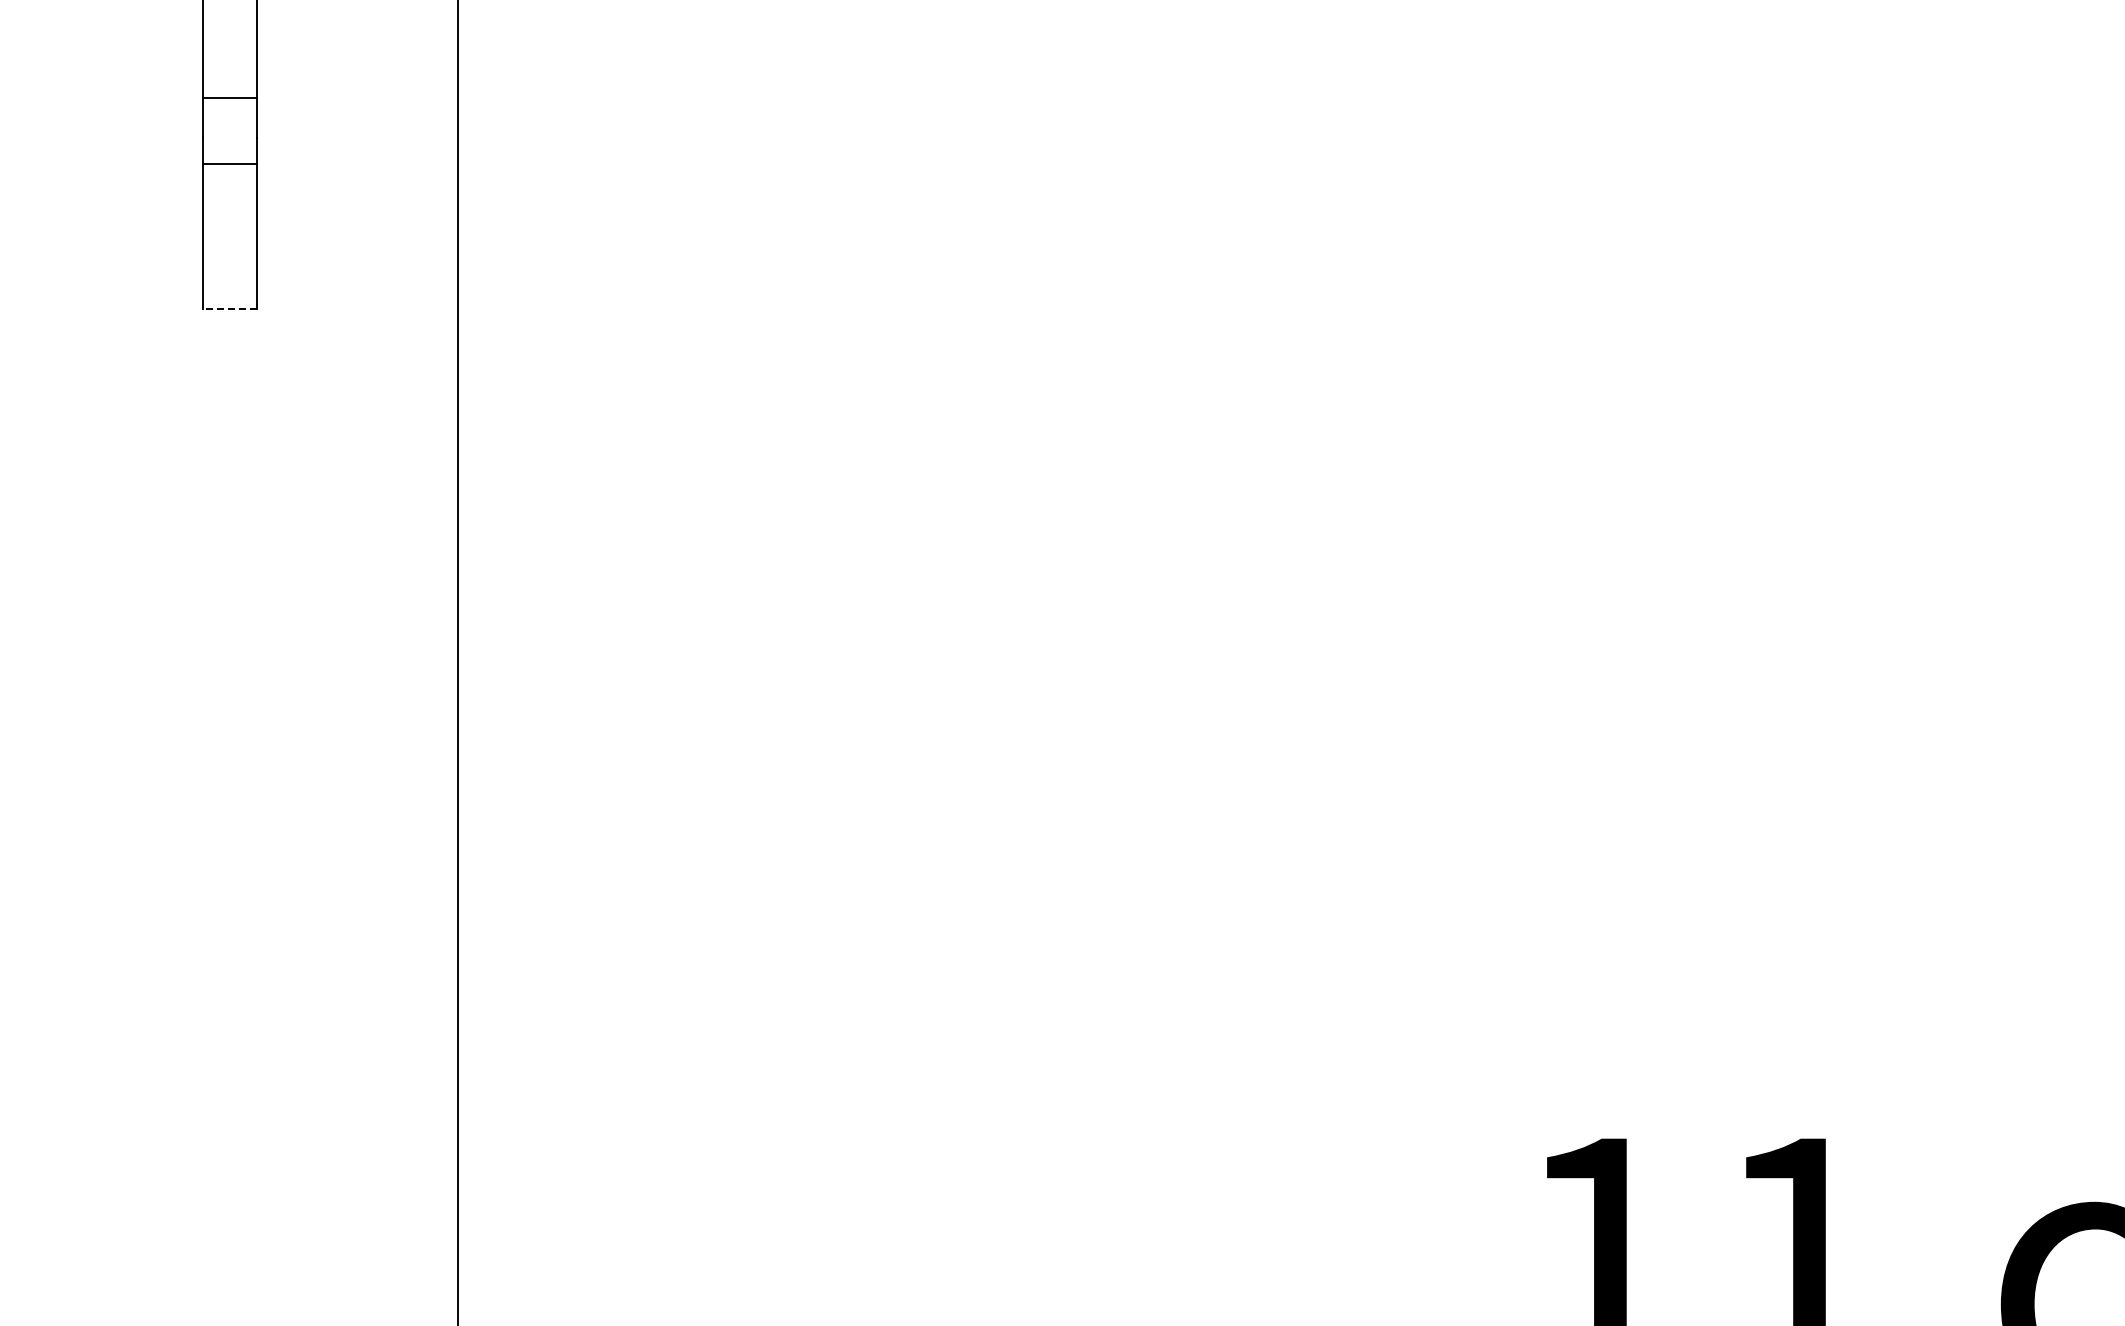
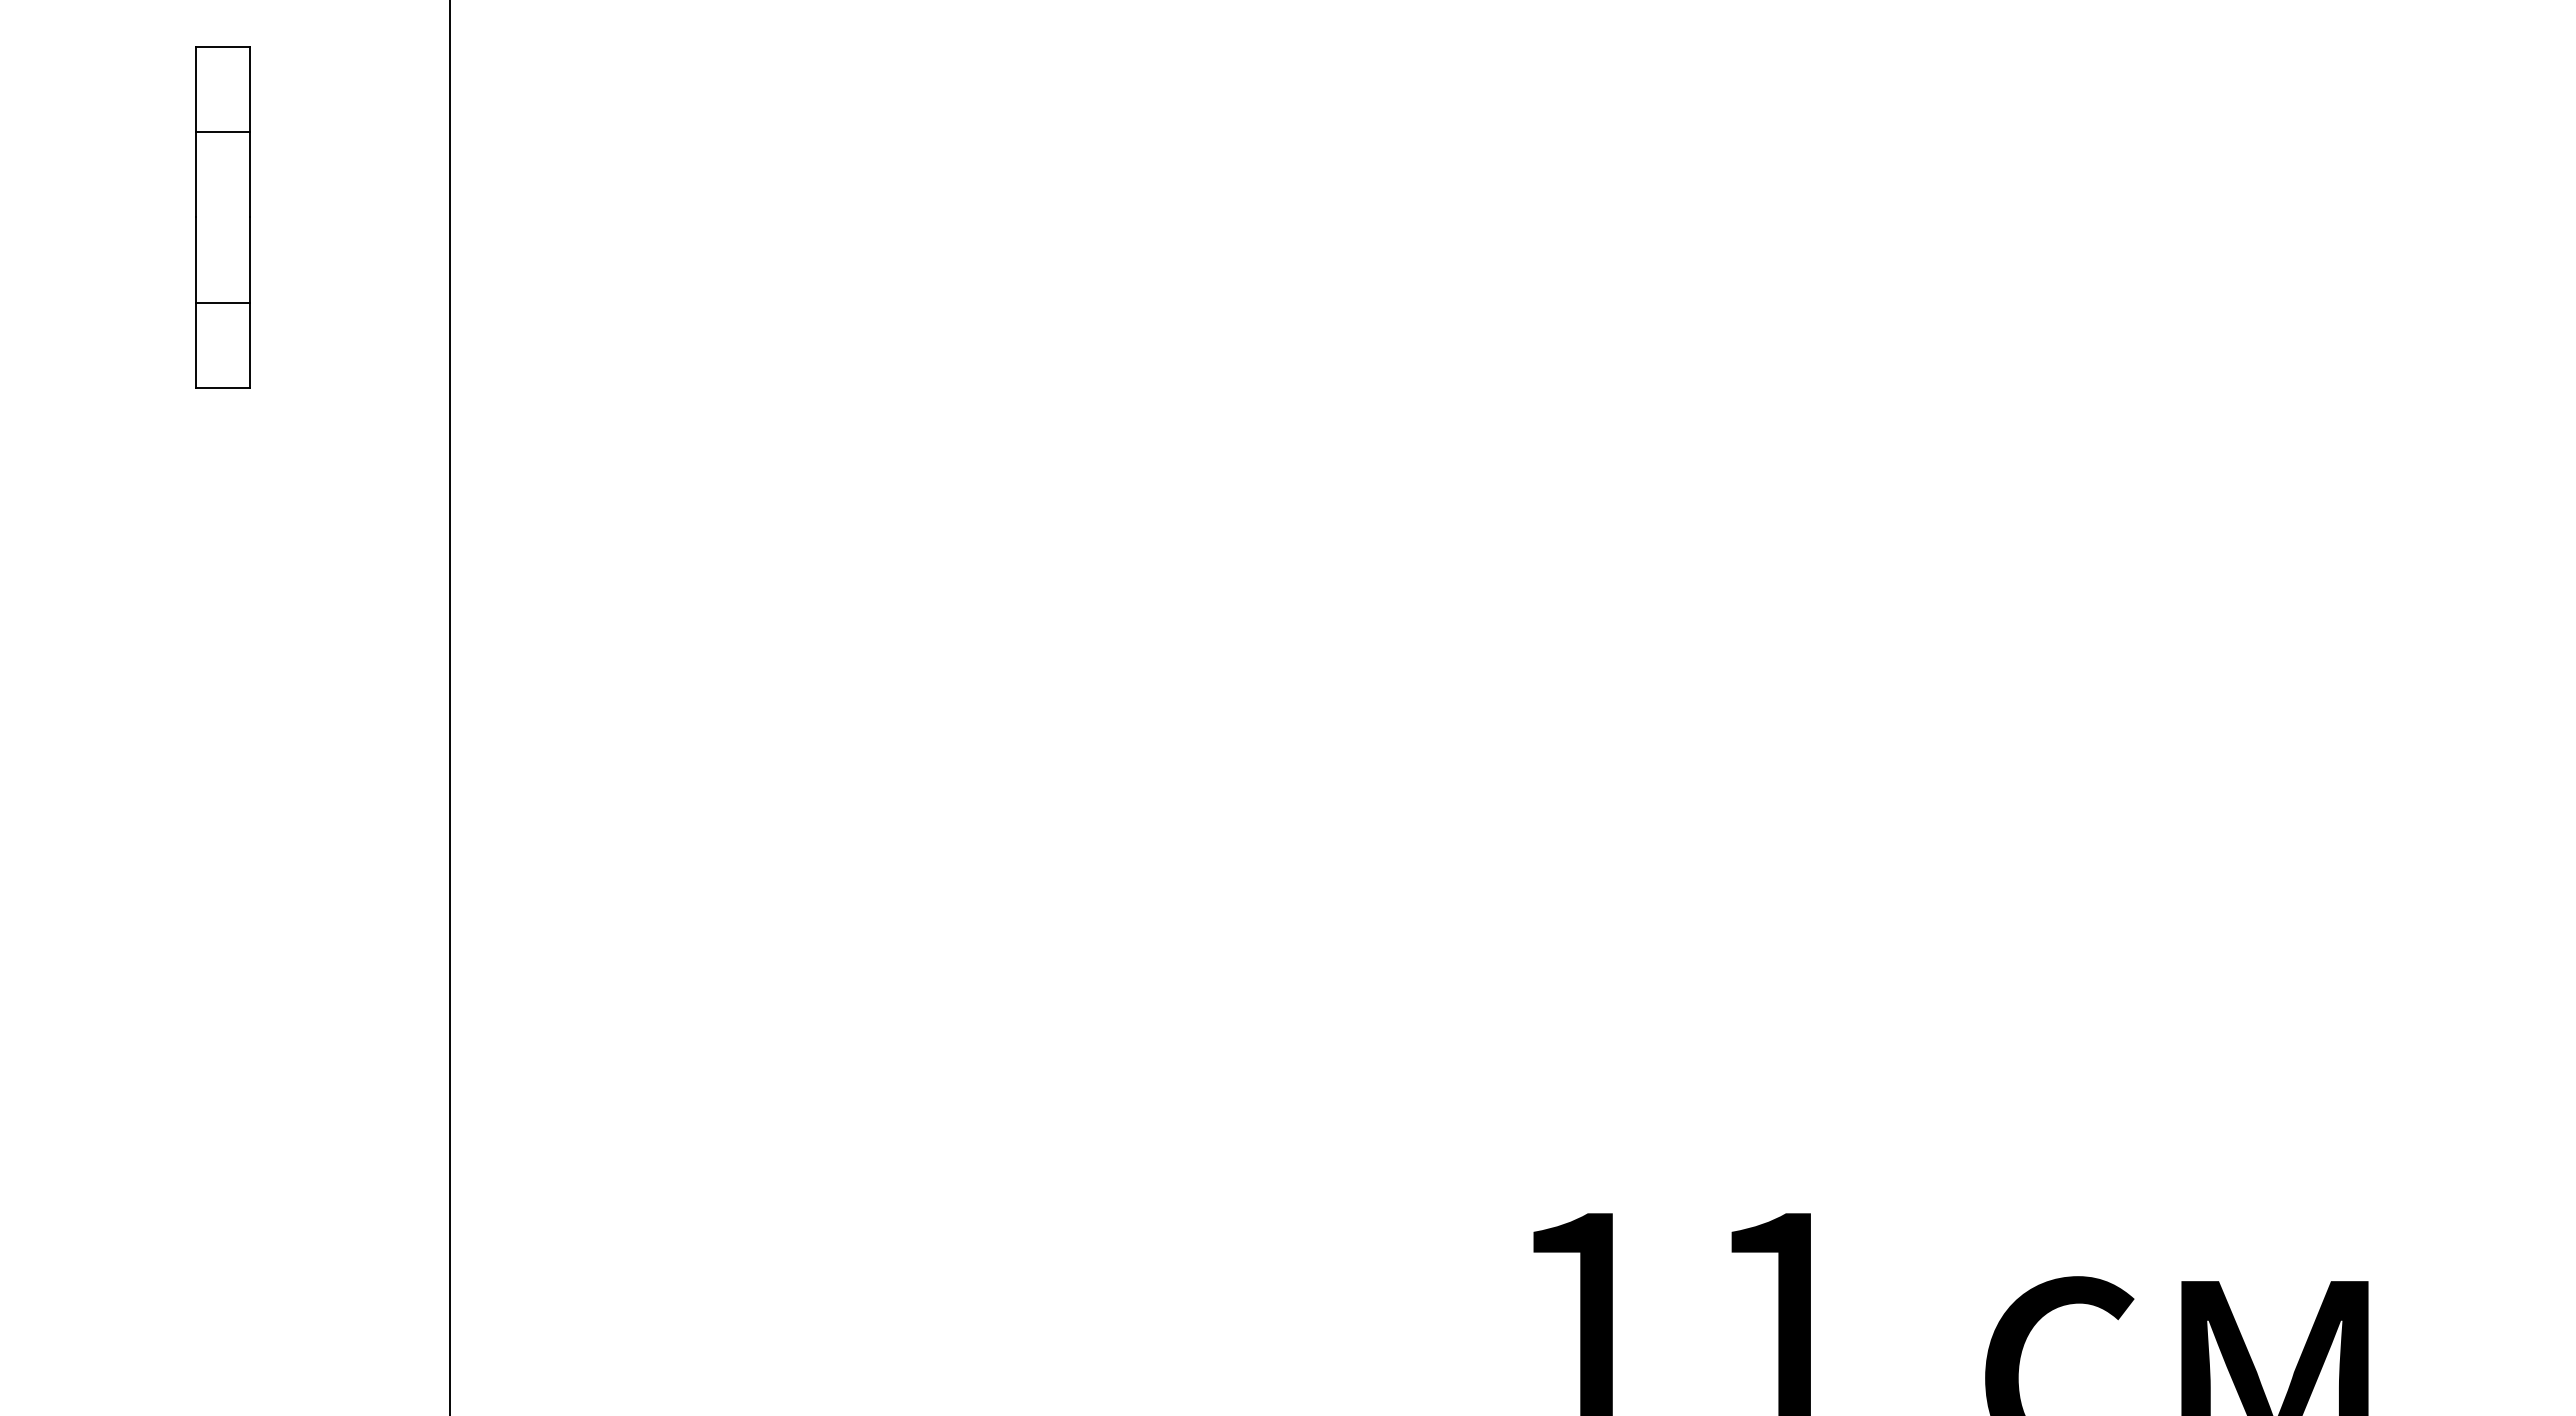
line: (229, 97) -> (222, 132), moved
line: (229, 164) -> (222, 302), moved
line: (229, 308) -> (222, 387), dashed -> solid

